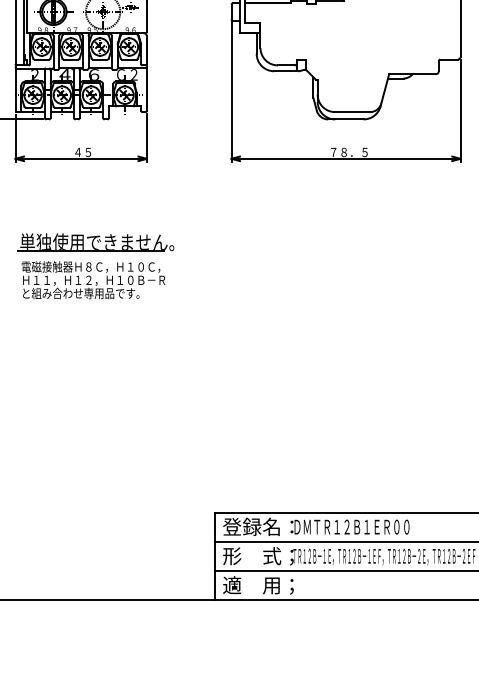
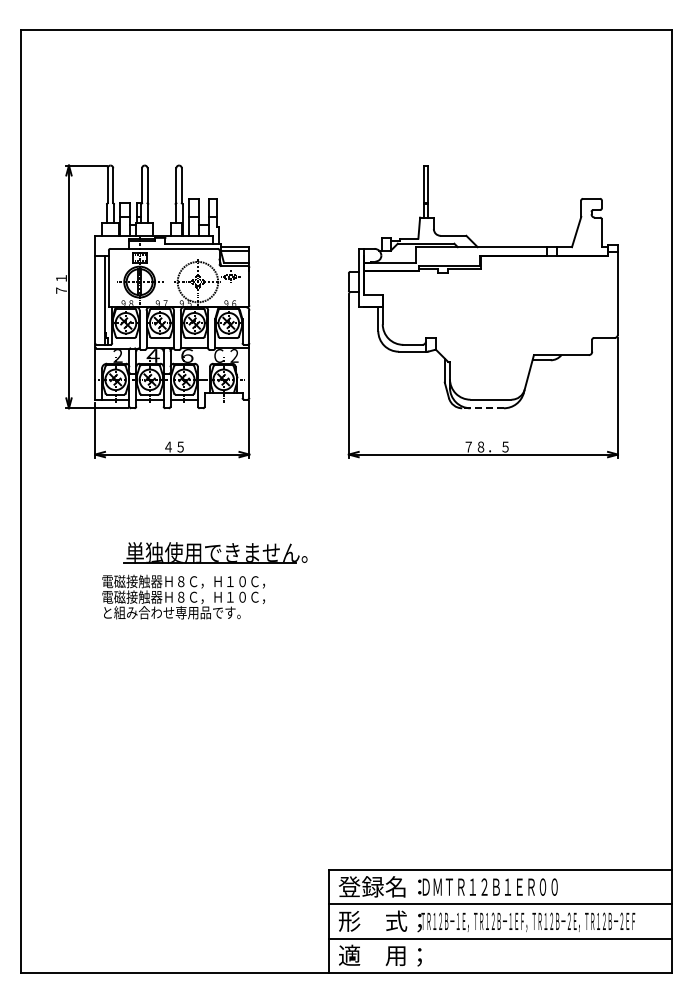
line: (346, 119) -> (483, 408), solid -> dashed
part: (95, 242) -> (215, 552), moved
text: (93, 279) -> (186, 596), Ｈ１１，Ｈ１２，Ｈ１０Ｂ－Ｒ -> 電磁接触器Ｈ８Ｃ，Ｈ１０Ｃ，

